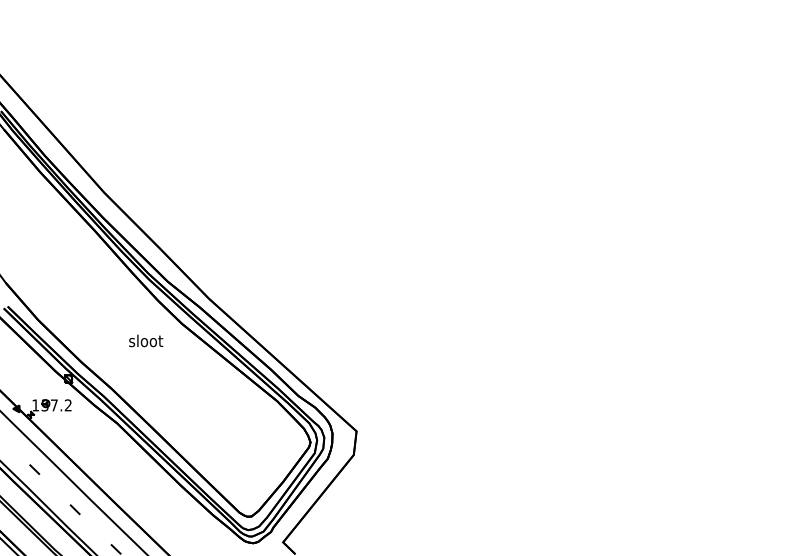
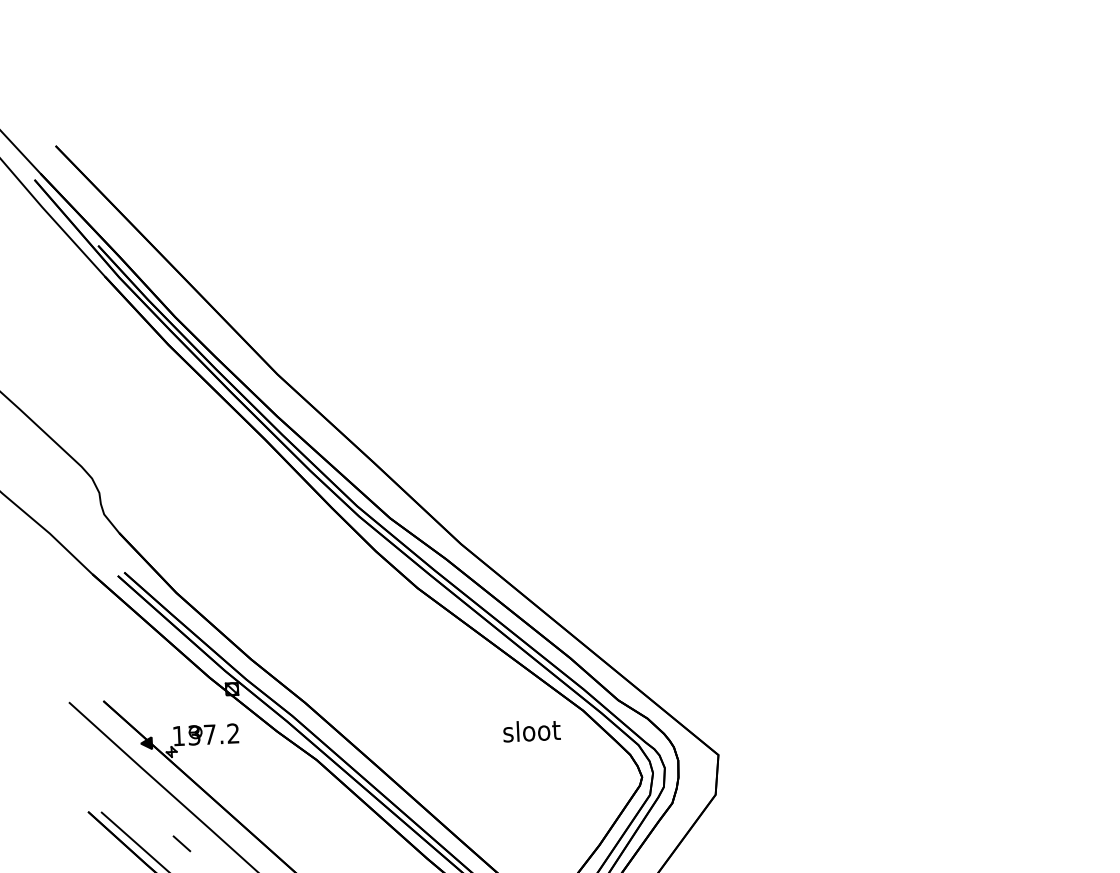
text: (146, 340) -> (532, 730), moved

